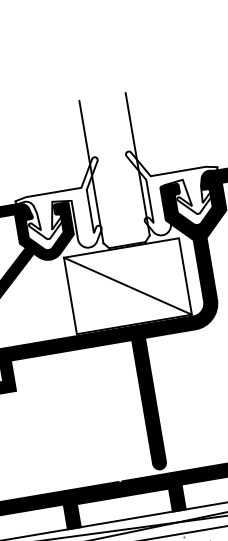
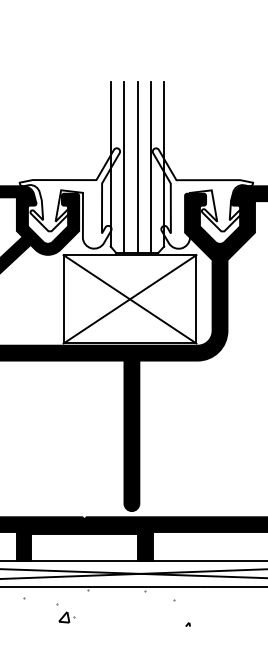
line: (126, 169) -> (150, 167), added
line: (115, 170) -> (137, 167), added
line: (103, 172) -> (124, 167), added
line: (127, 286) -> (129, 299), added

